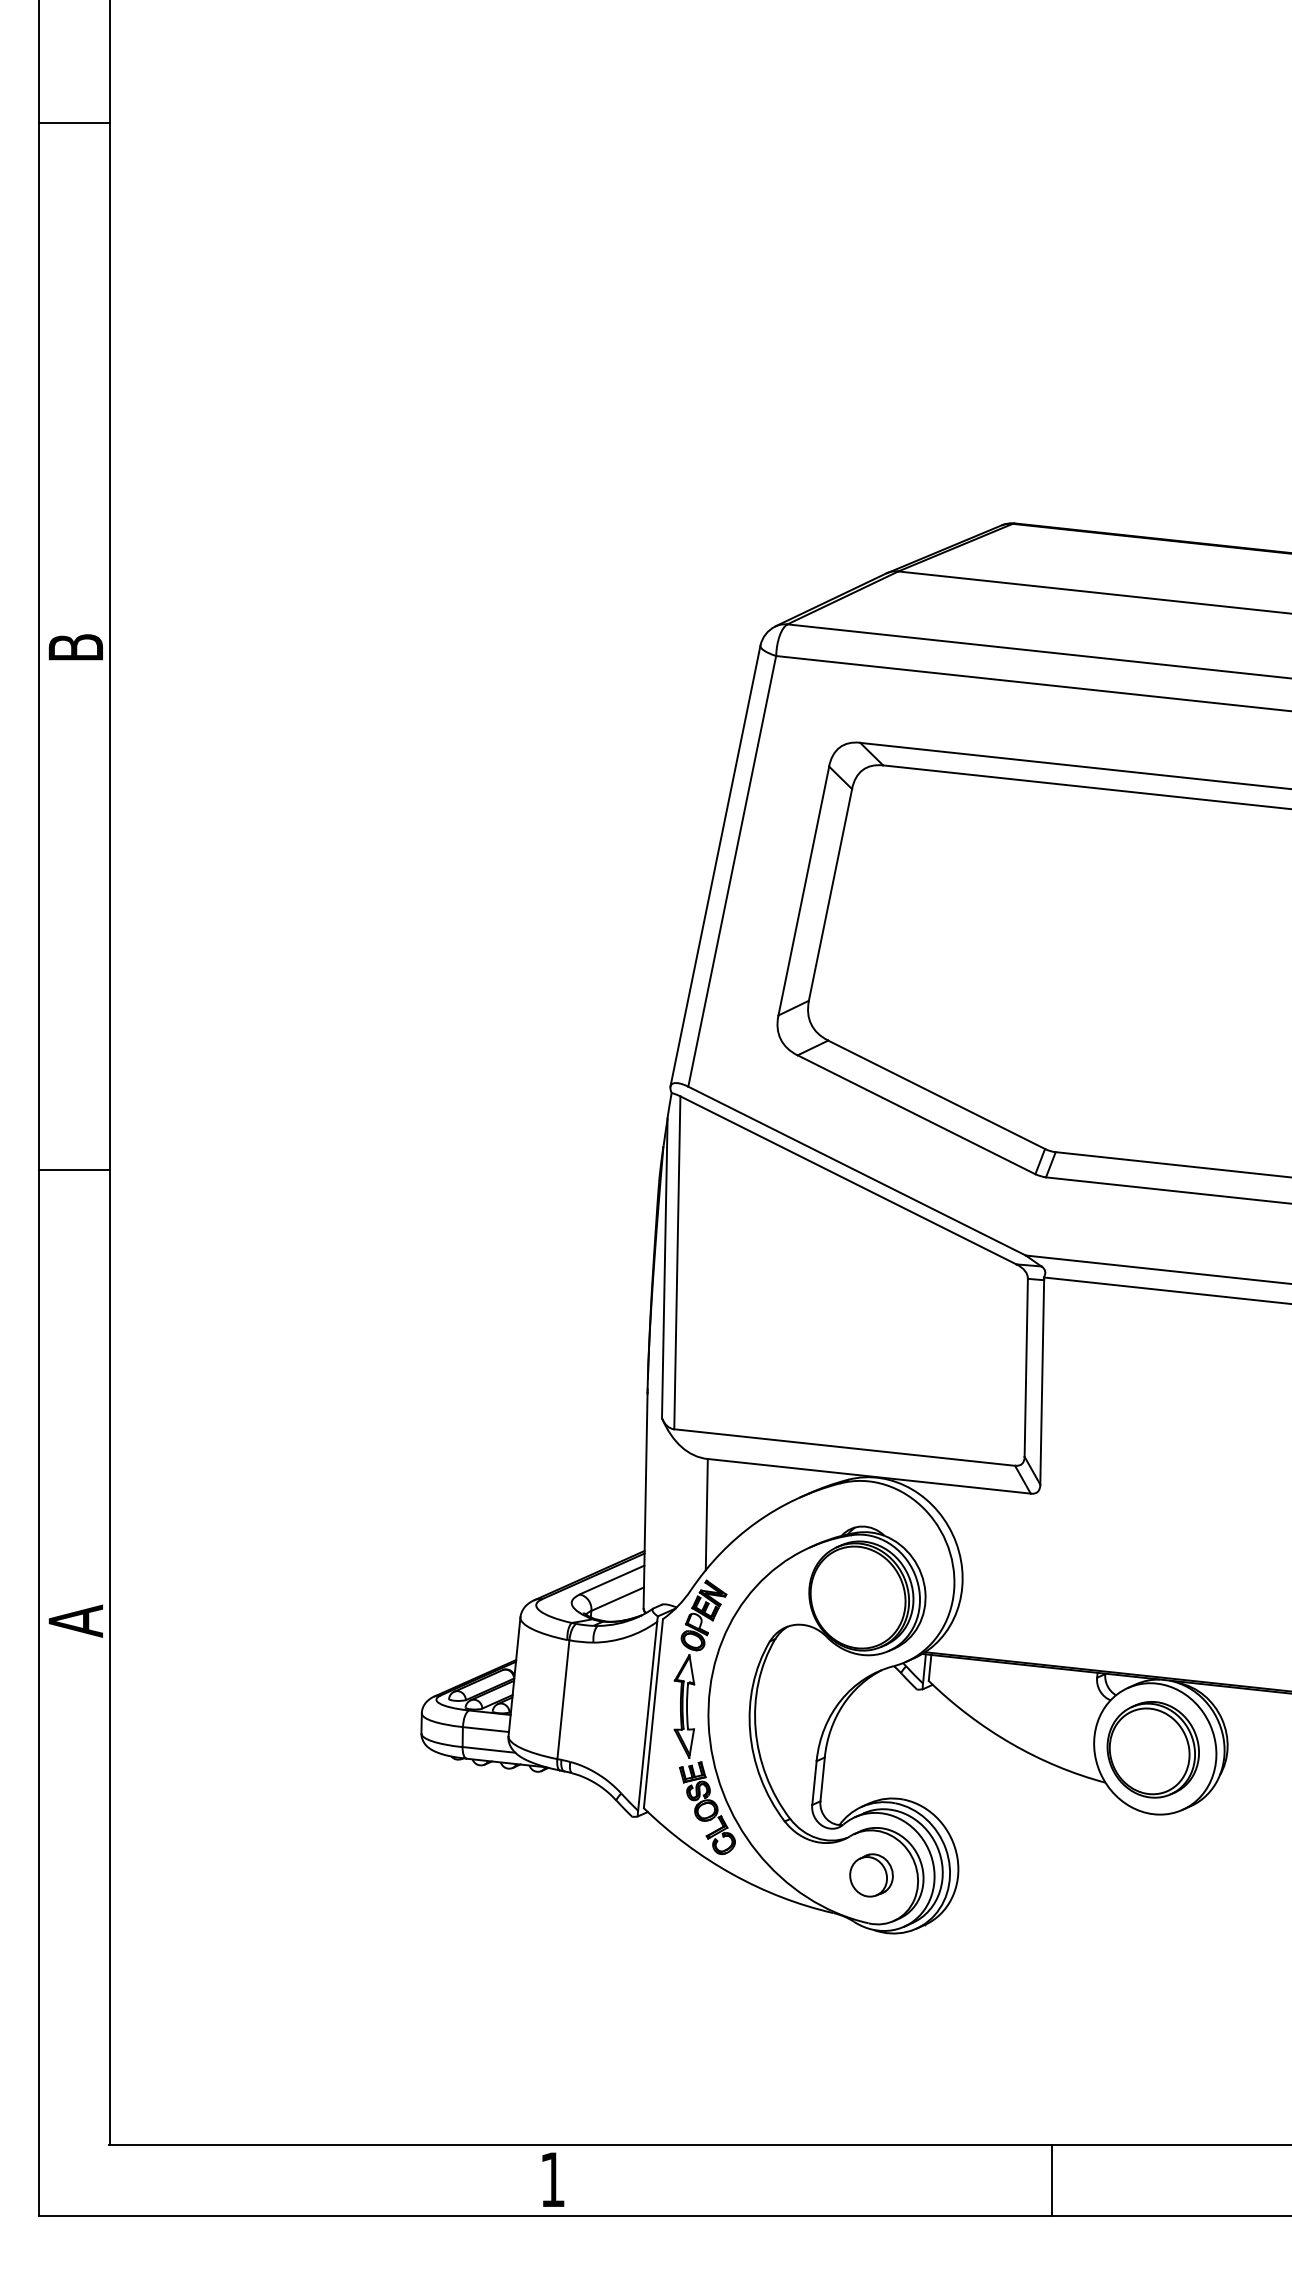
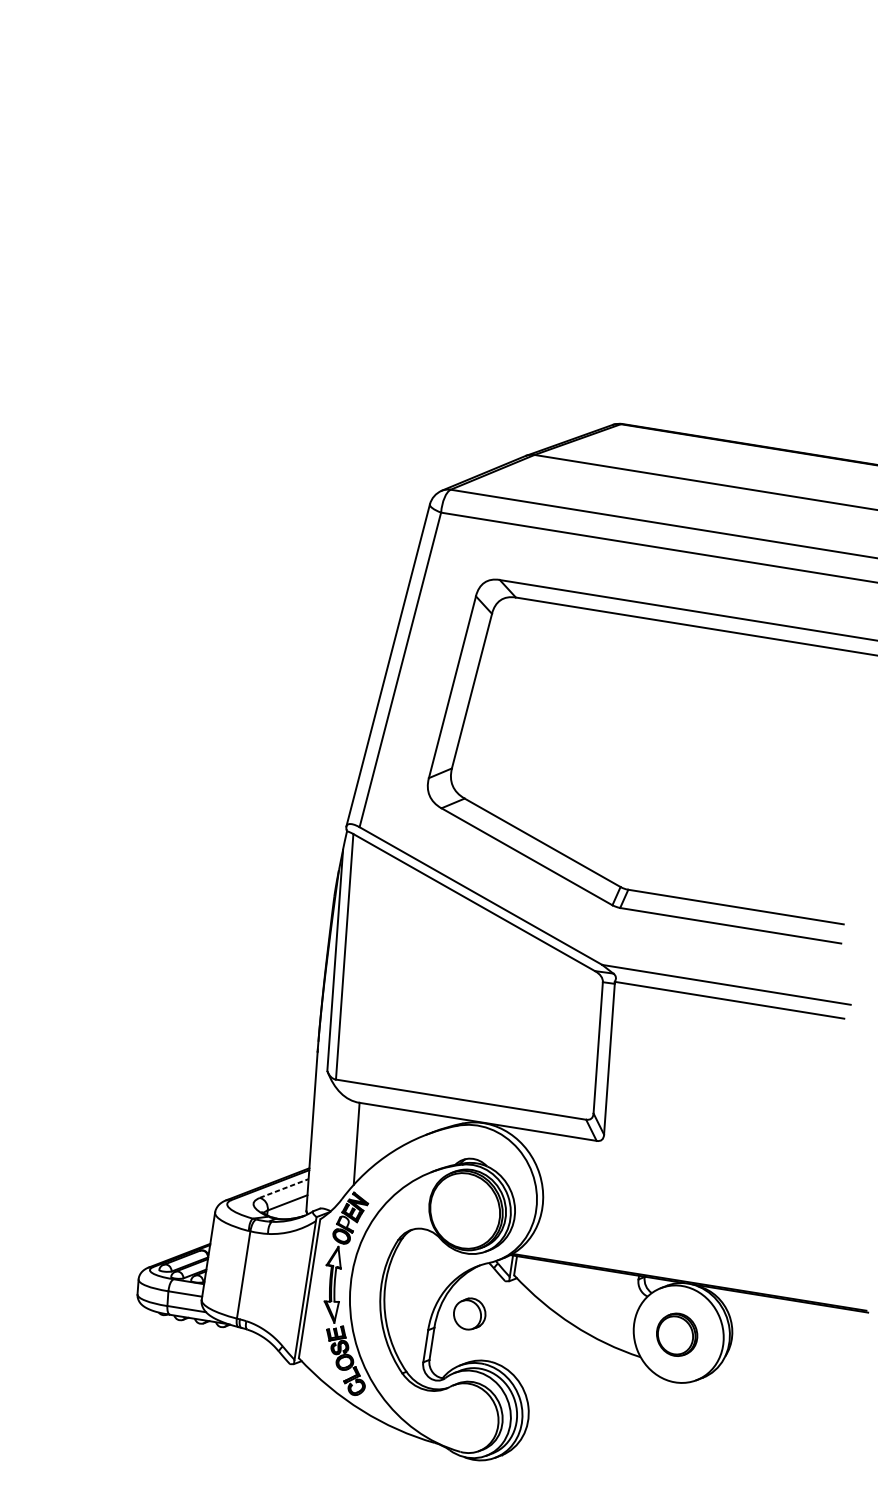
line: (612, 1579) -> (284, 1188), solid -> dashed
part: (1152, 1749) -> (676, 1334), size x0.6
part: (871, 1875) -> (469, 1314), moved

